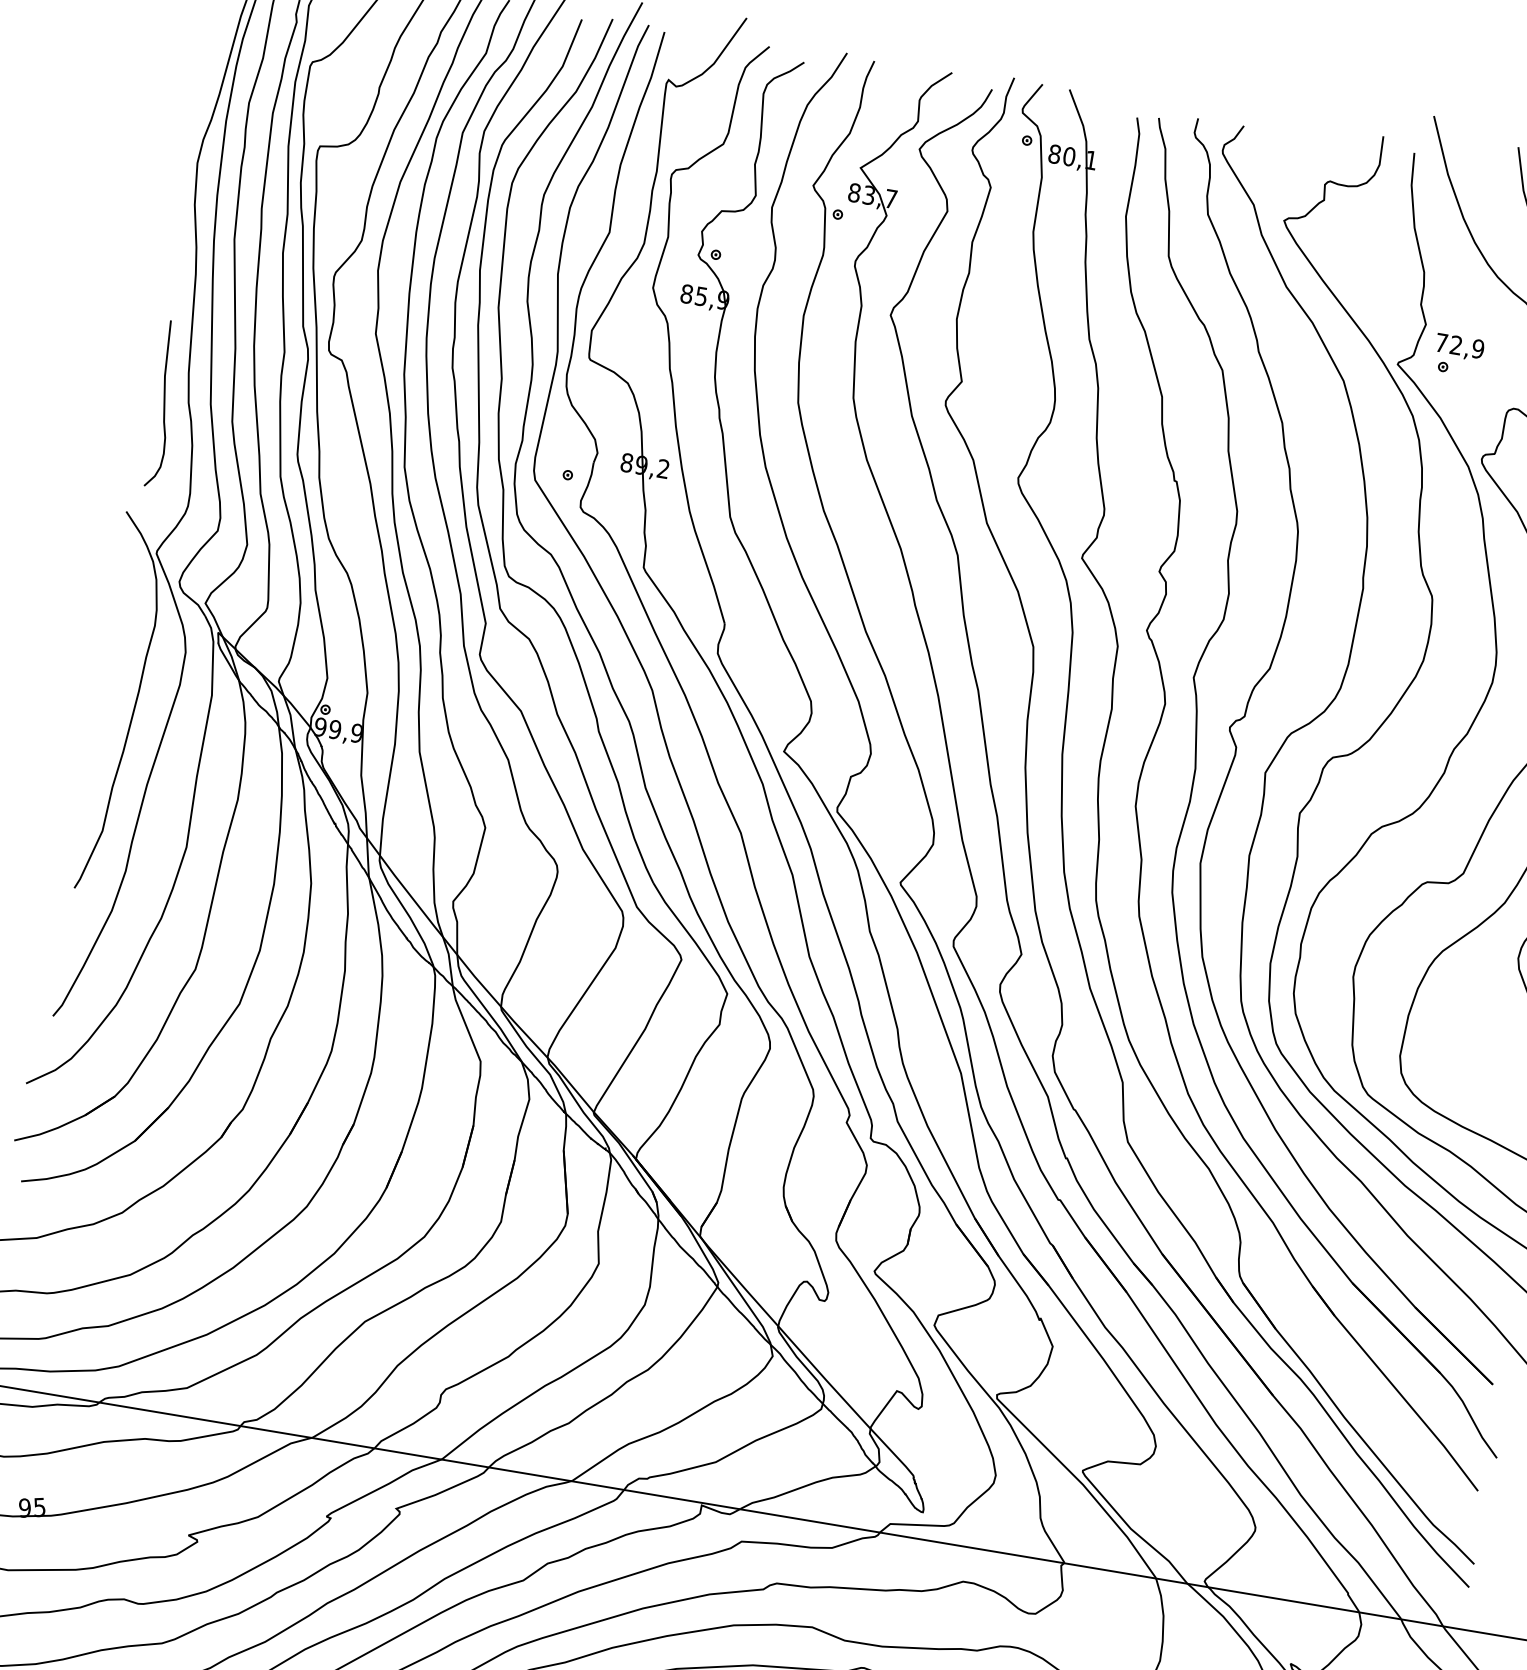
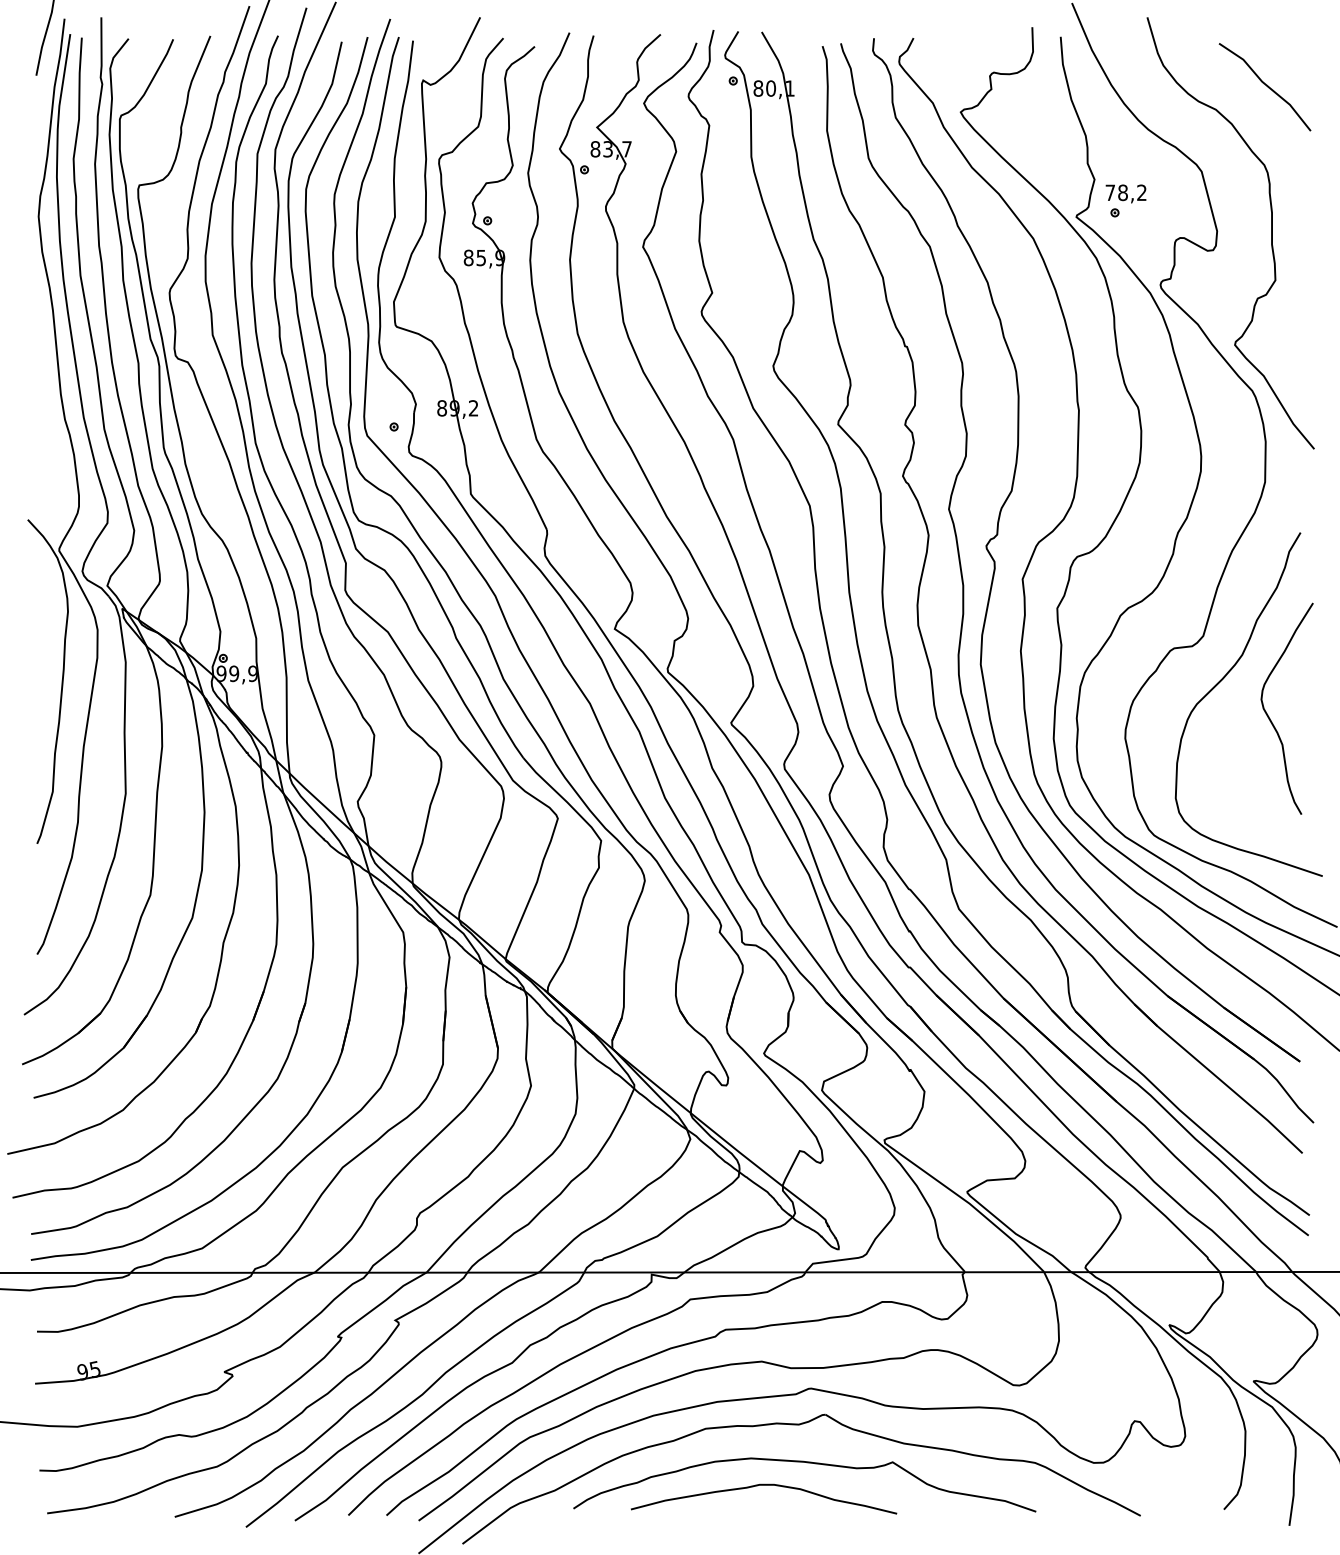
text: (1467, 346) -> (1132, 192), 72,9 -> 78,2
curve: (164, 403) -> (44, 423), removed

